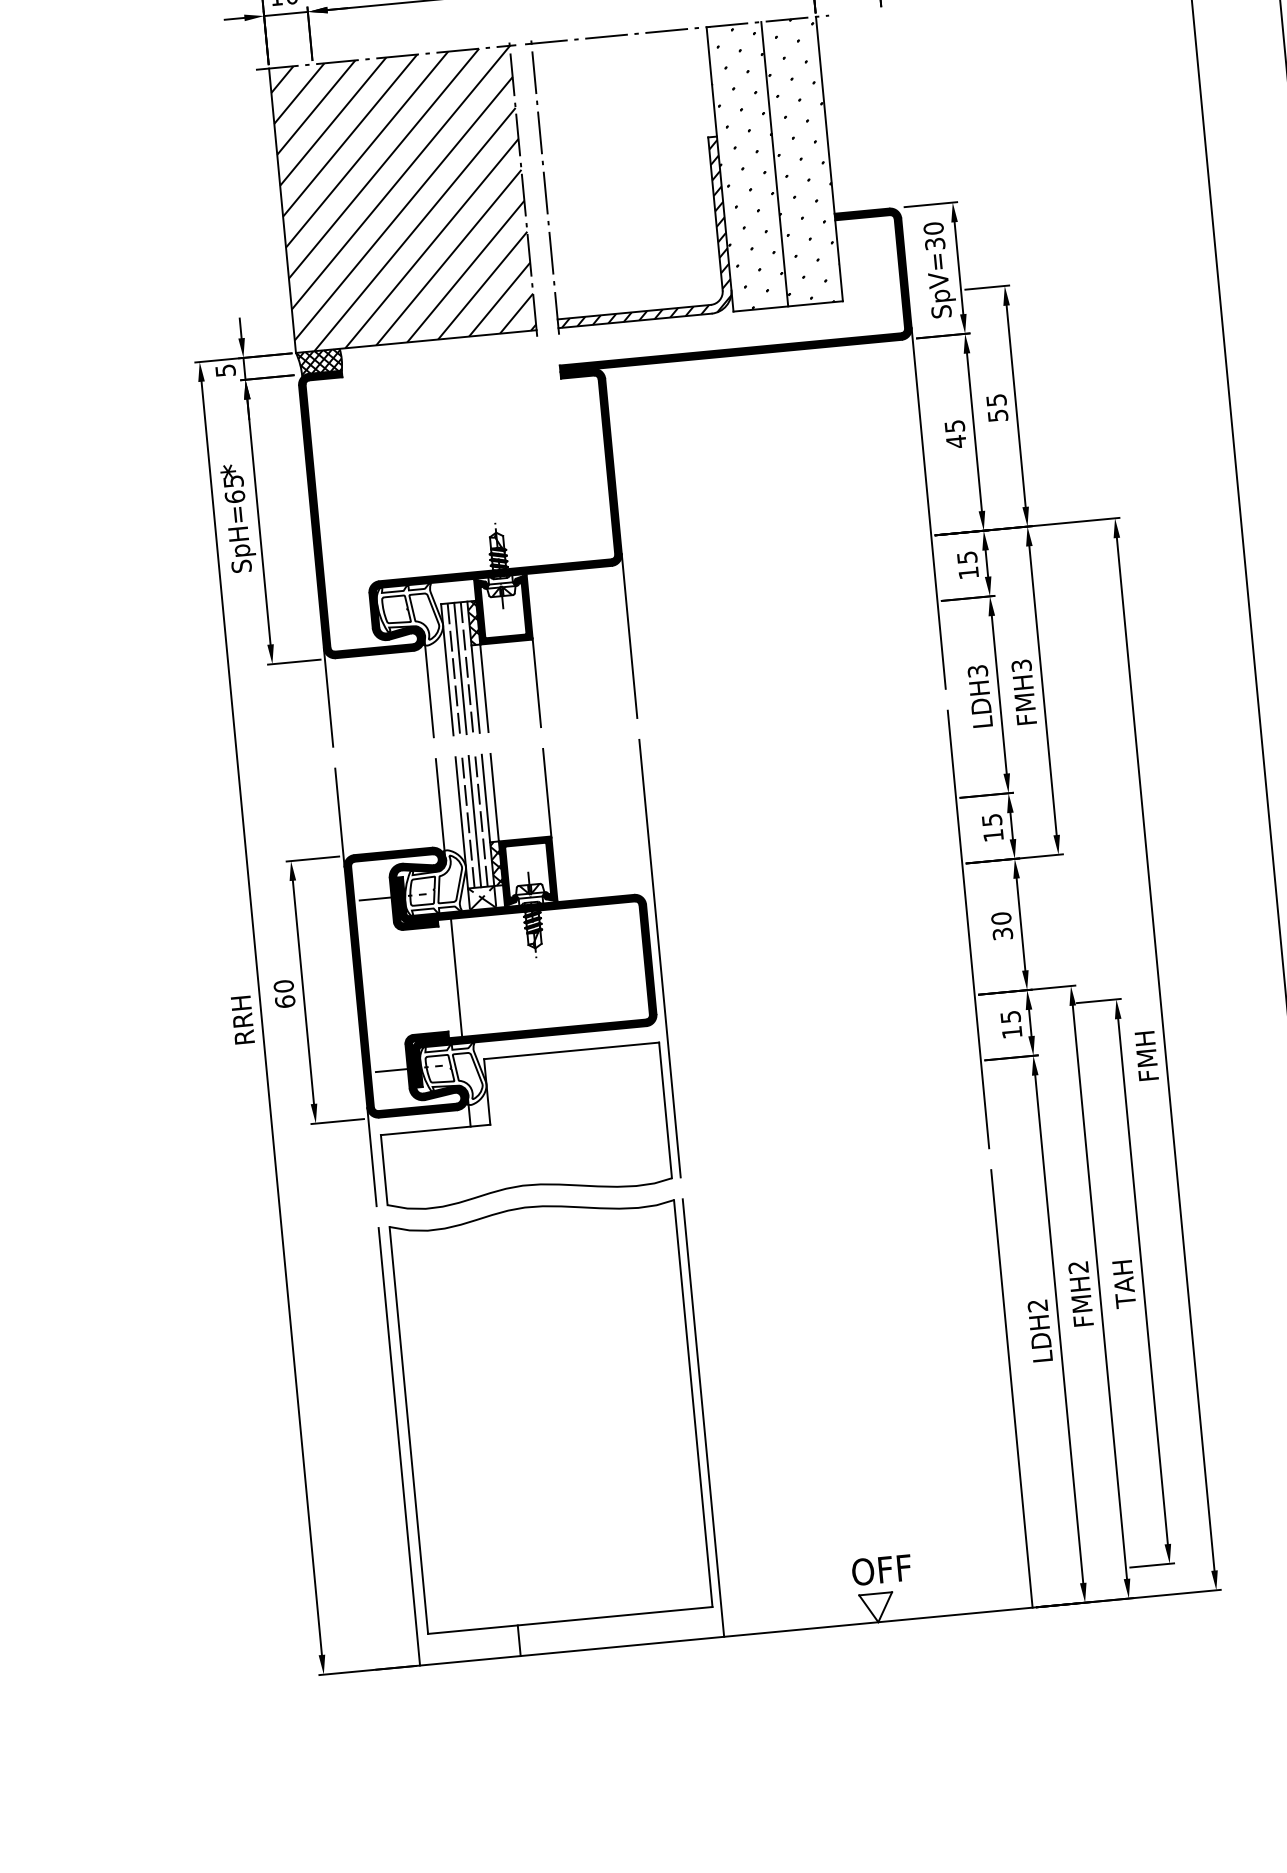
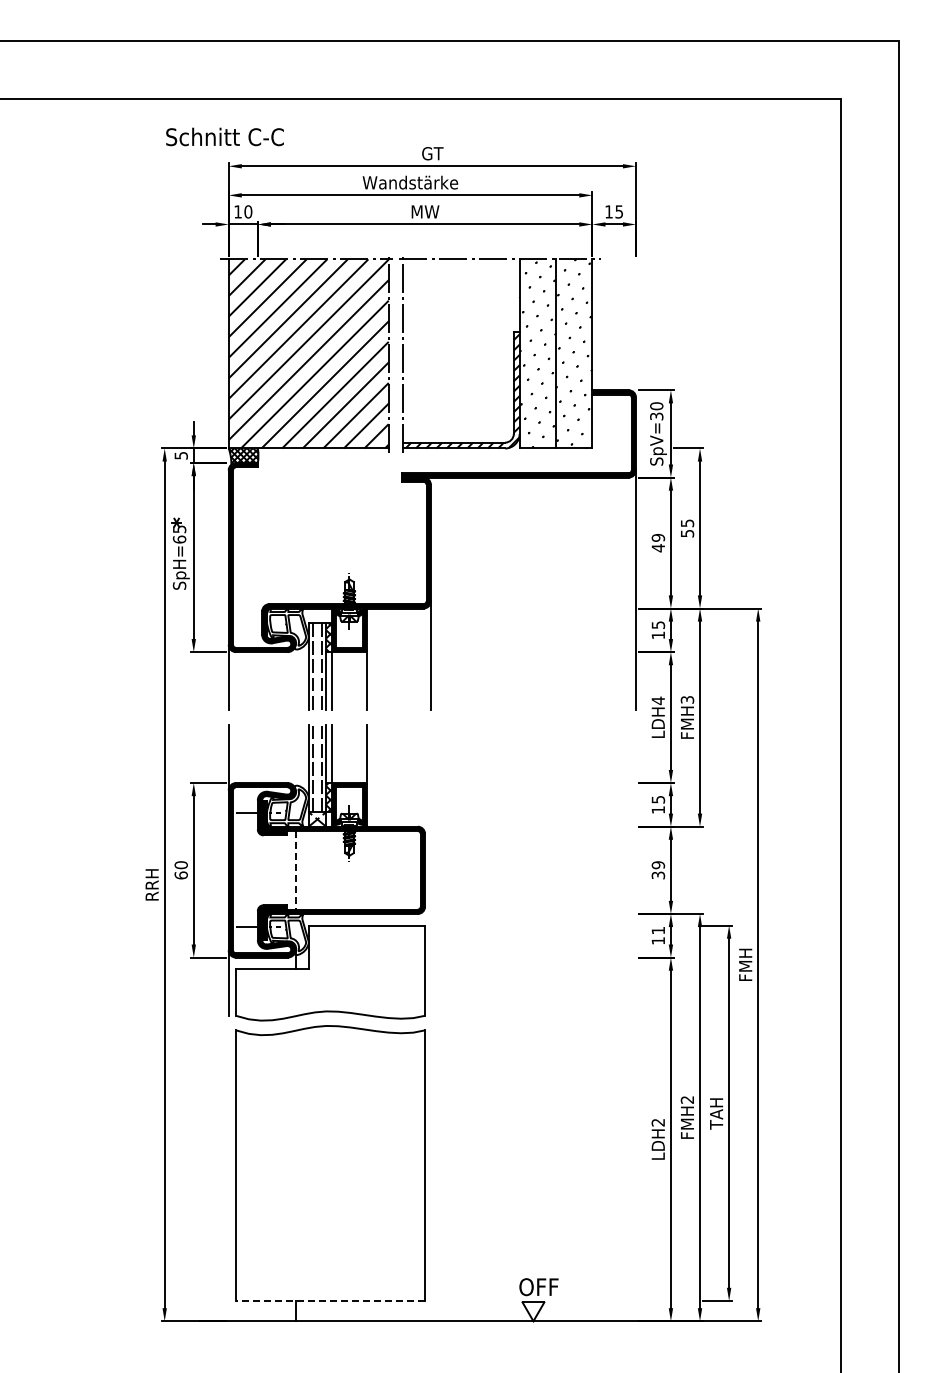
text: (953, 425) -> (657, 537), 45 -> 49
line: (460, 668) -> (317, 666), removed
text: (976, 671) -> (657, 700), LDH3 -> LDH4
line: (428, 687) -> (295, 677), removed
line: (440, 808) -> (295, 757), removed
line: (474, 821) -> (317, 768), removed
text: (1001, 919) -> (658, 865), 30 -> 39
line: (969, 928) -> (636, 869), removed
line: (659, 957) -> (430, 869), removed
line: (456, 978) -> (295, 870), solid -> dashed
text: (1010, 1016) -> (658, 930), 15 -> 11
line: (1012, 1388) -> (636, 1175), removed
line: (702, 1417) -> (430, 1175), removed
line: (399, 1446) -> (228, 1175), removed
line: (570, 1619) -> (330, 1300), solid -> dashed

